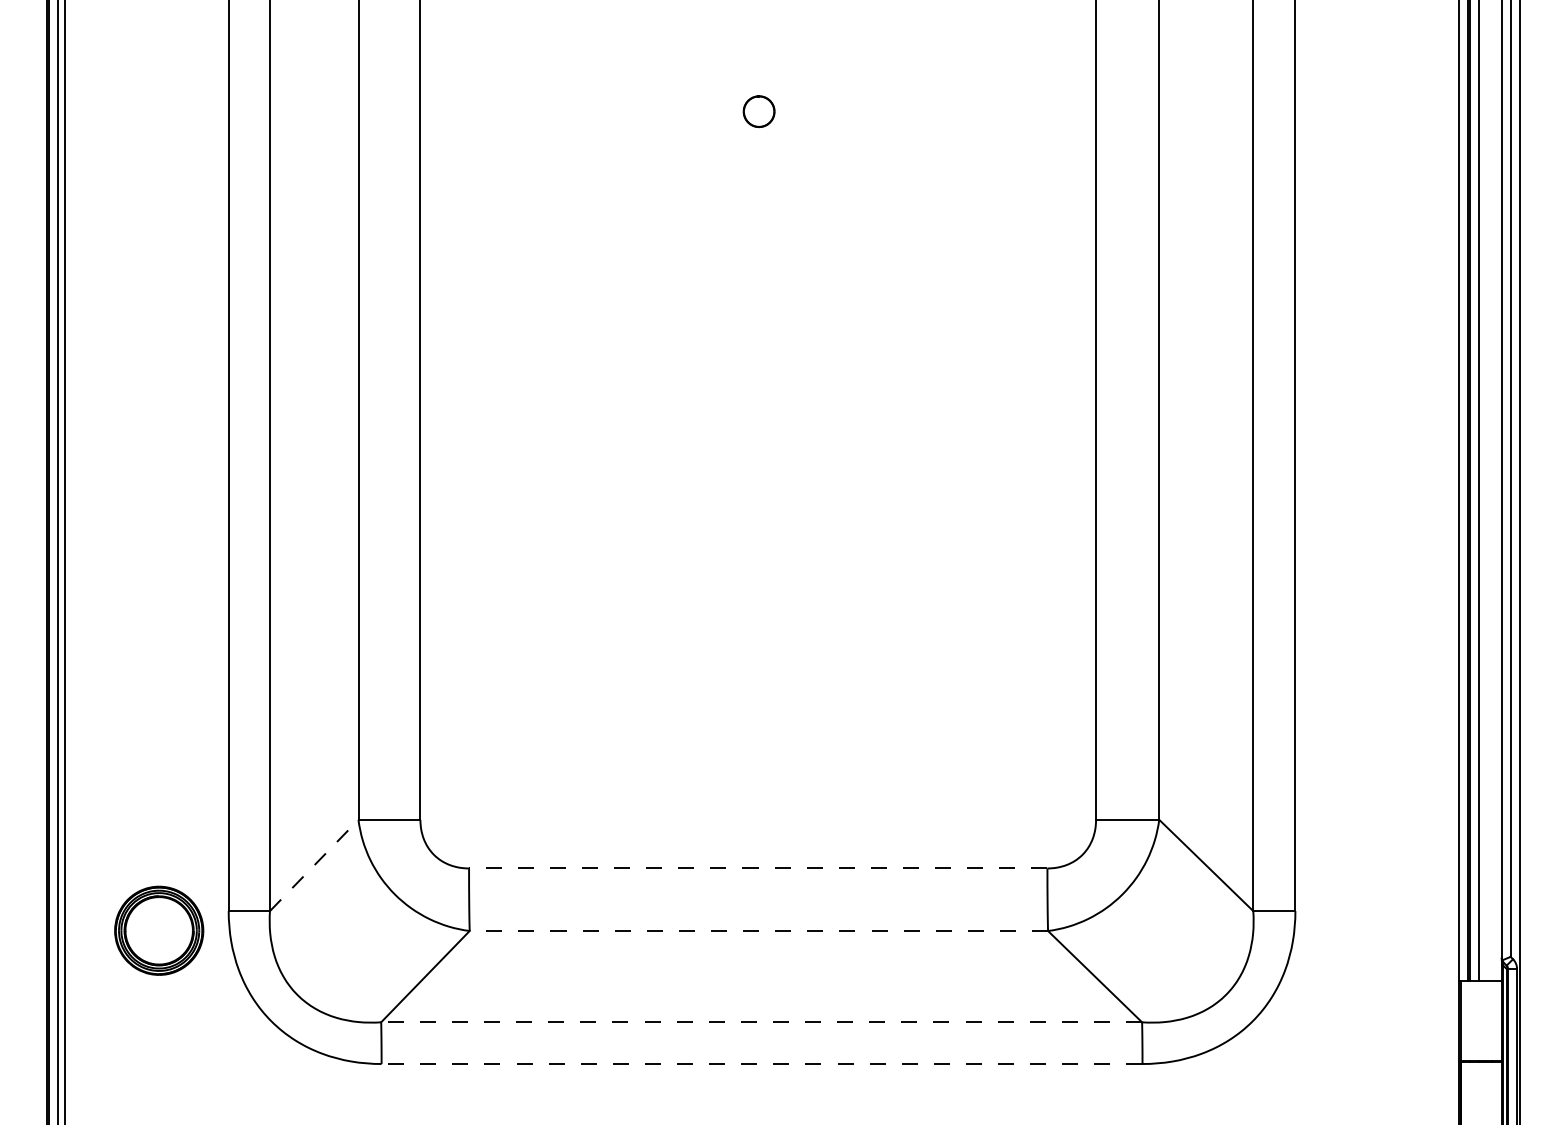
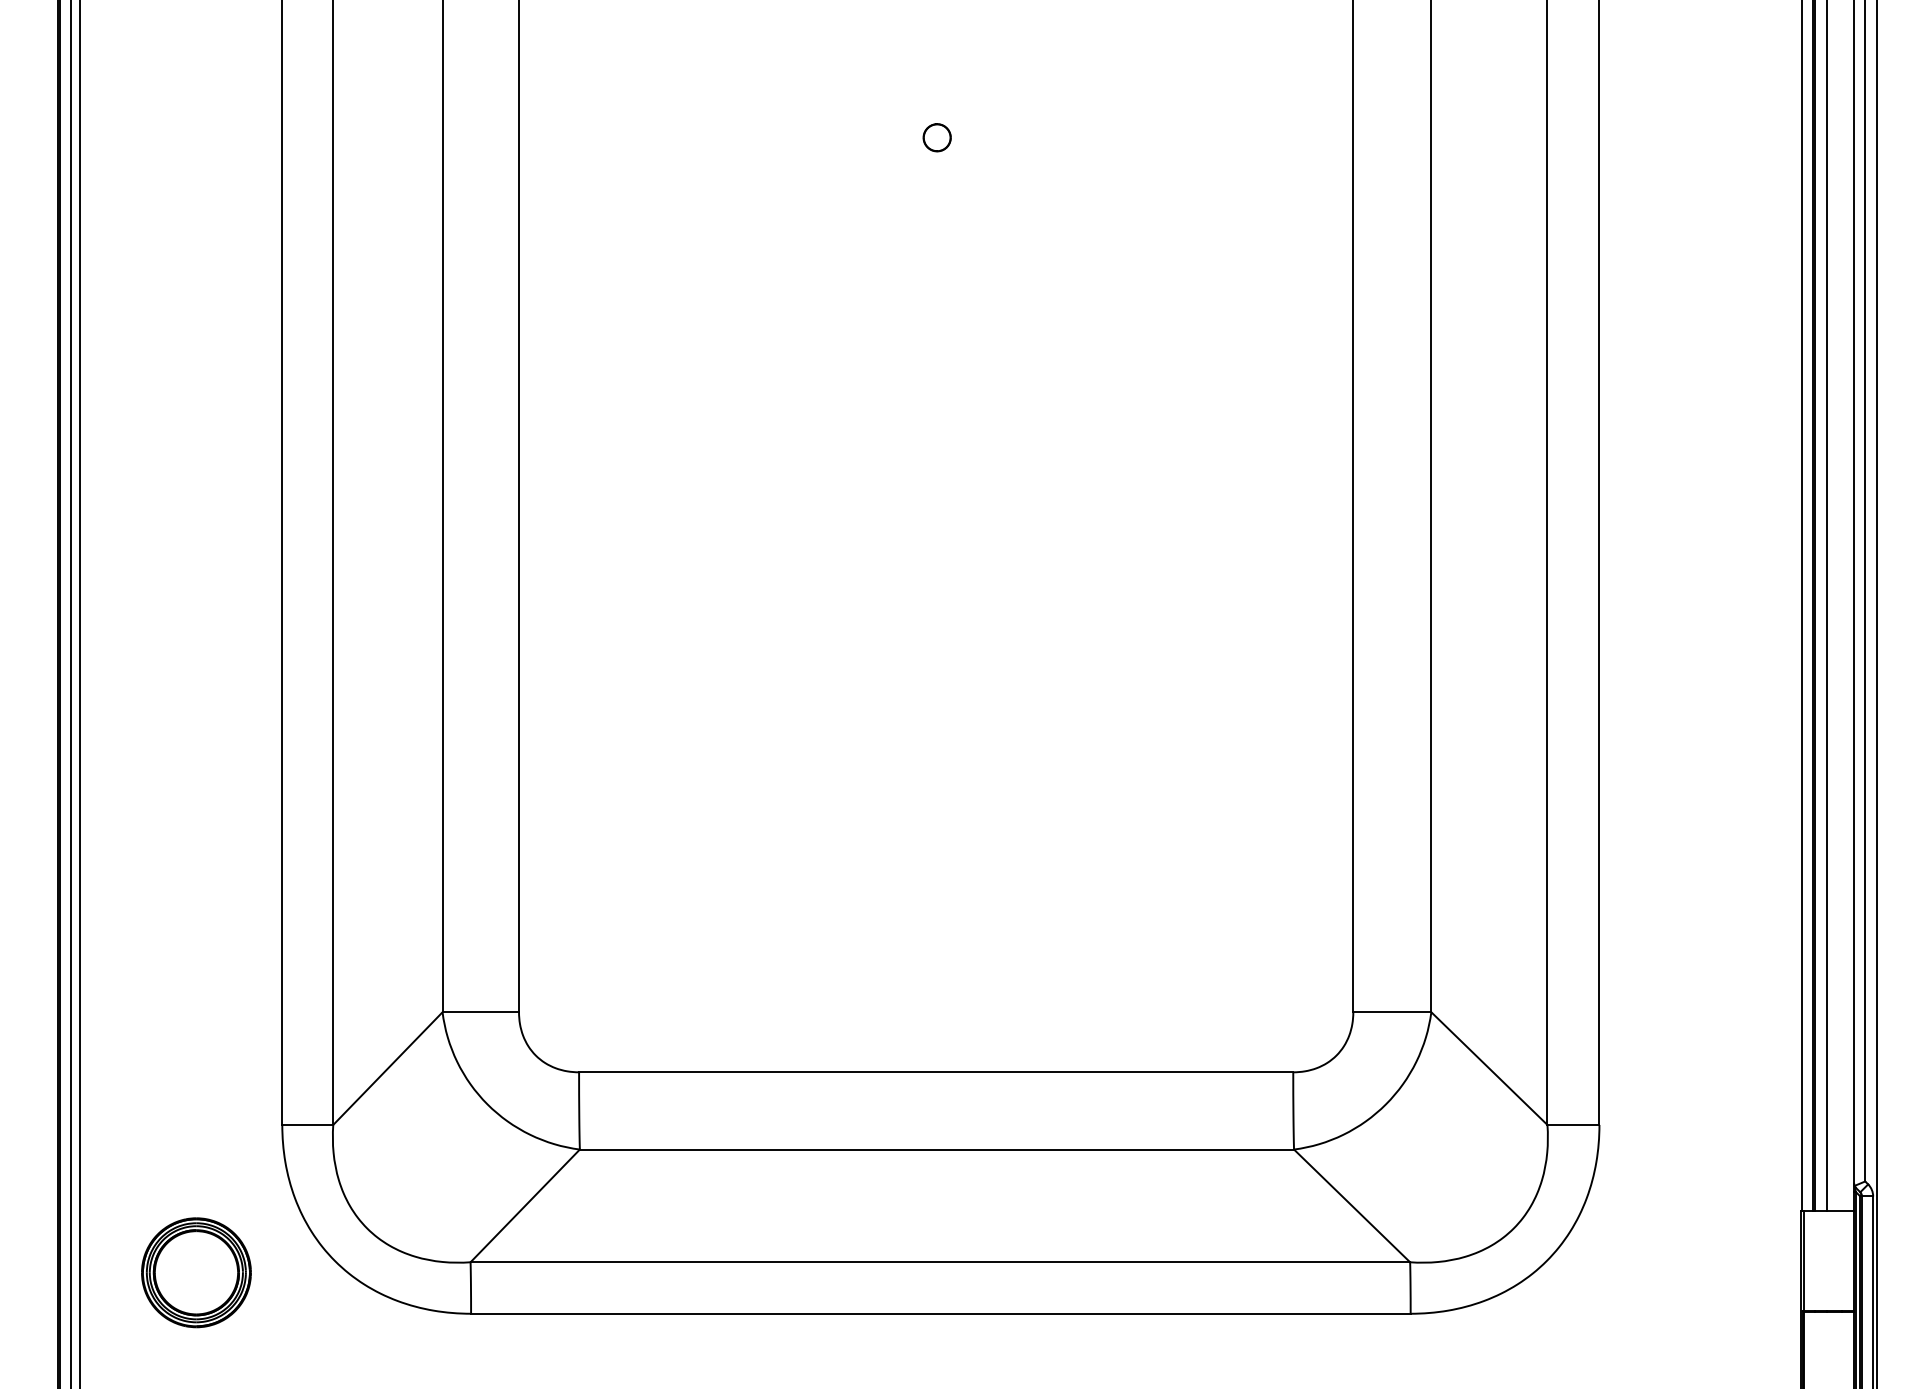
part: (758, 111) -> (936, 137), size x0.71
line: (314, 865) -> (388, 1068), dashed -> solid
line: (757, 868) -> (935, 1072), dashed -> solid
part: (159, 930) -> (196, 1272), moved
line: (758, 931) -> (936, 1150), dashed -> solid
line: (761, 1022) -> (940, 1262), dashed -> solid
line: (761, 1064) -> (940, 1314), dashed -> solid

